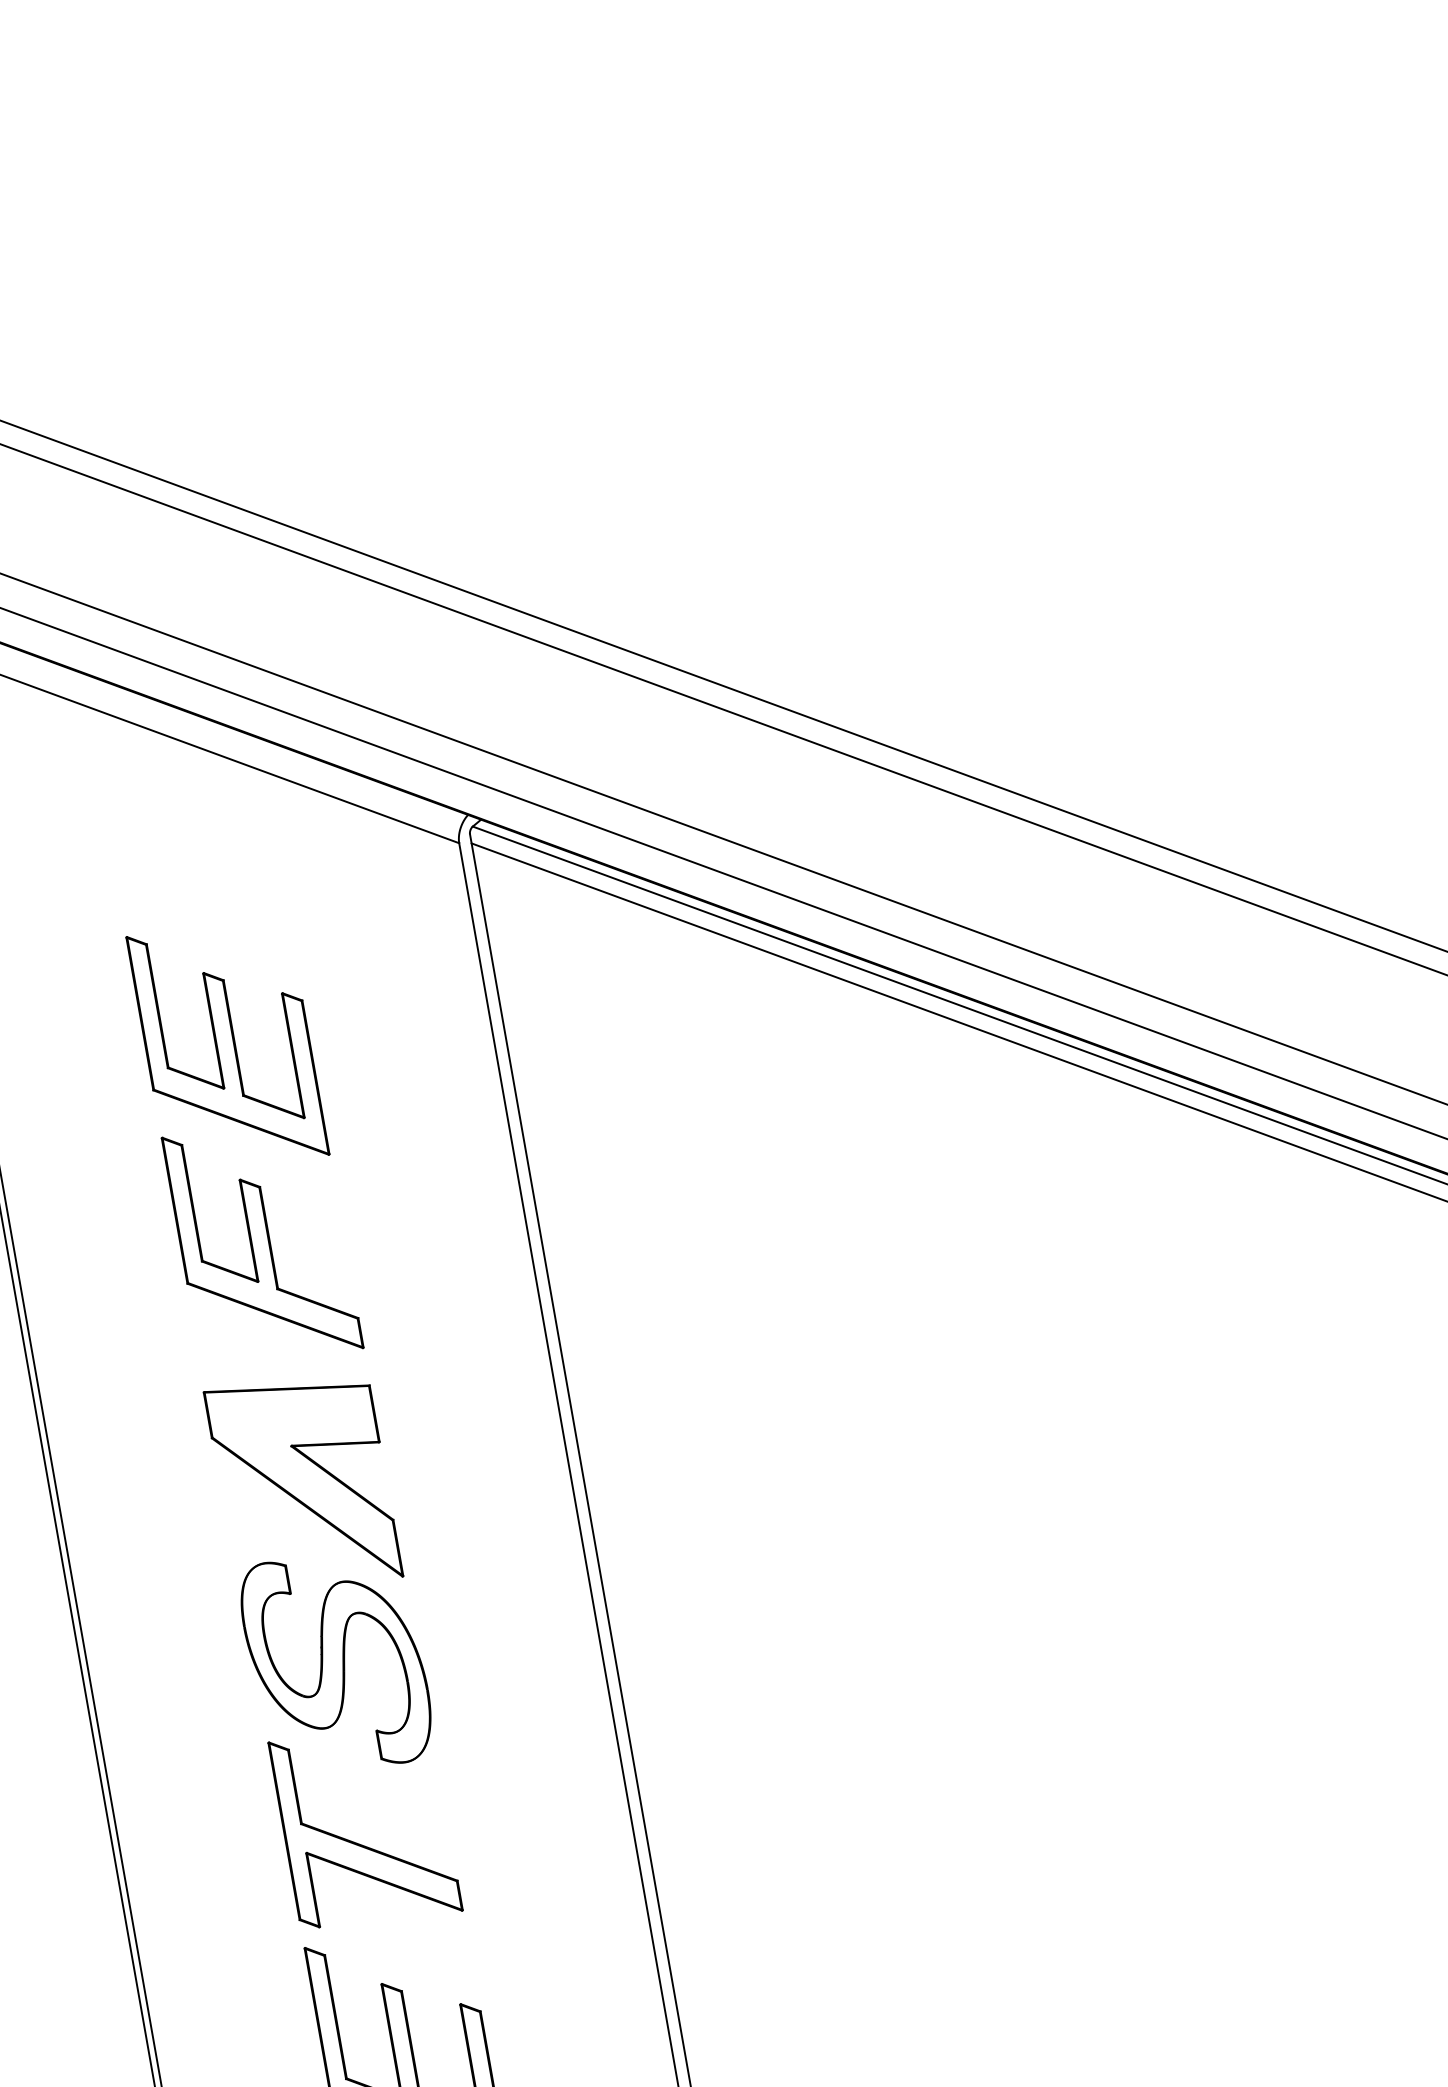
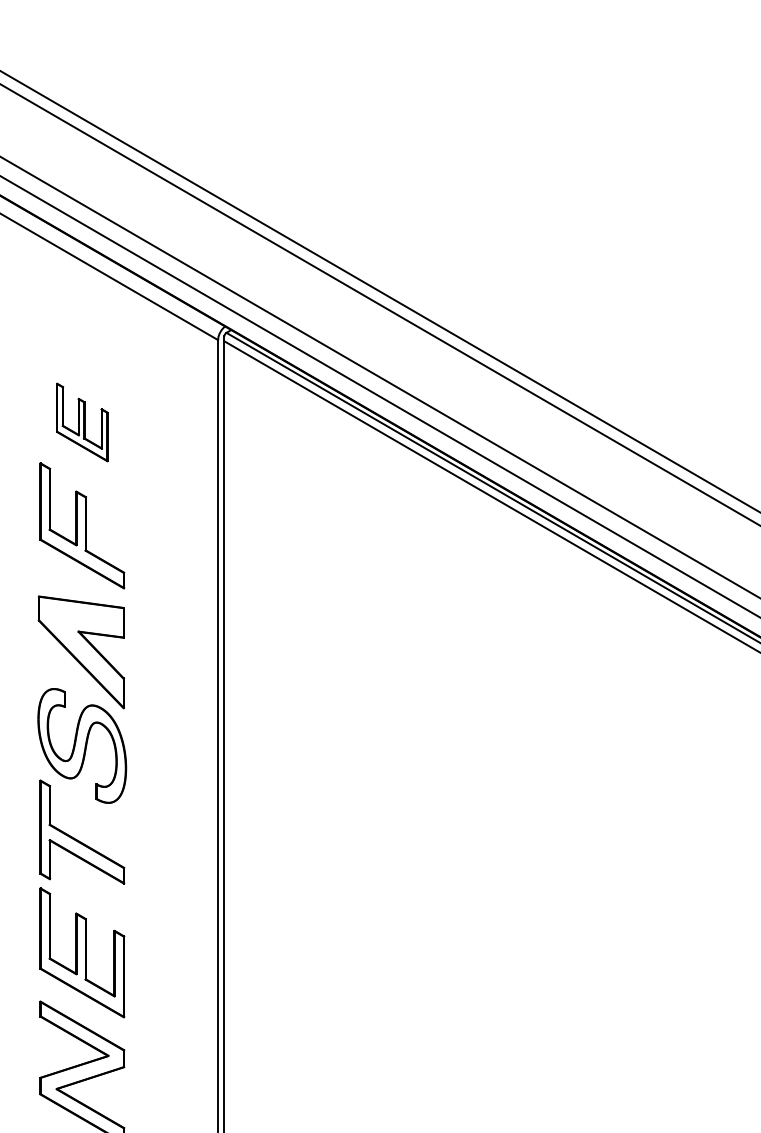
part: (228, 1045) -> (82, 422), size x0.6

